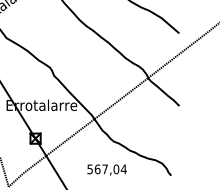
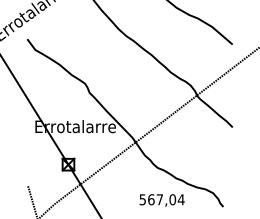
text: (106, 170) -> (161, 200), moved

